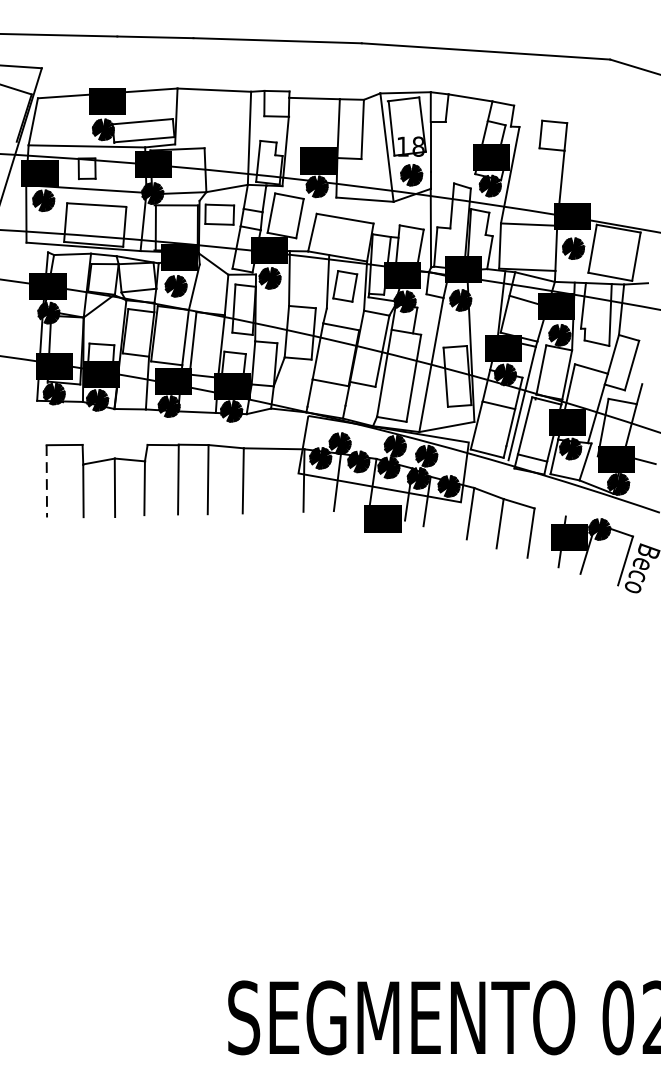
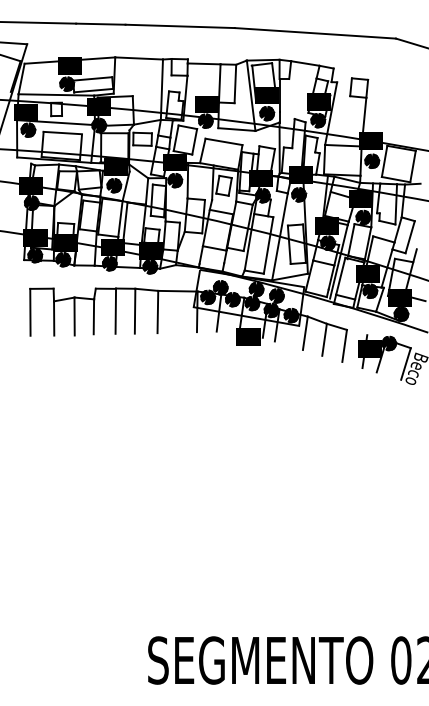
fill: (410, 147) -> (266, 95), added
line: (46, 481) -> (30, 312), dashed -> solid

